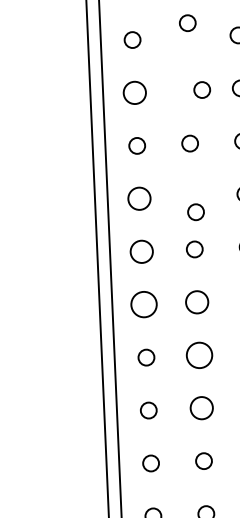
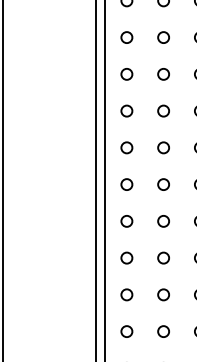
circle: (187, 23) -> (163, 37), moved
circle: (202, 90) -> (163, 74), moved
circle: (134, 93) -> (126, 74), size x0.71
circle: (138, 198) -> (126, 147), size x0.71
circle: (195, 211) -> (163, 147), moved
circle: (141, 251) -> (126, 184), size x0.71
circle: (196, 302) -> (163, 221), size x0.71
circle: (143, 304) -> (126, 221), size x0.62
circle: (199, 354) -> (163, 257), size x0.62
circle: (201, 407) -> (163, 294), size x0.71

